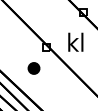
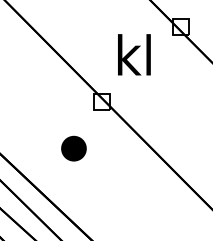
text: (75, 41) -> (133, 53), moved

